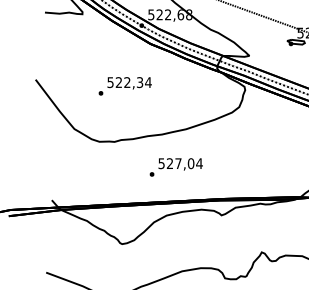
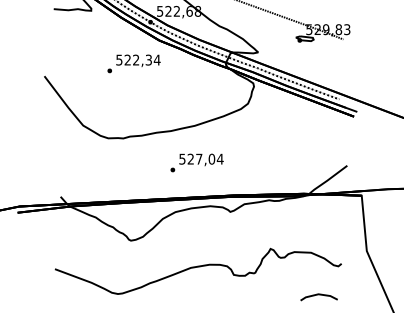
text: (124, 85) -> (133, 63), moved
text: (175, 166) -> (196, 162), moved

